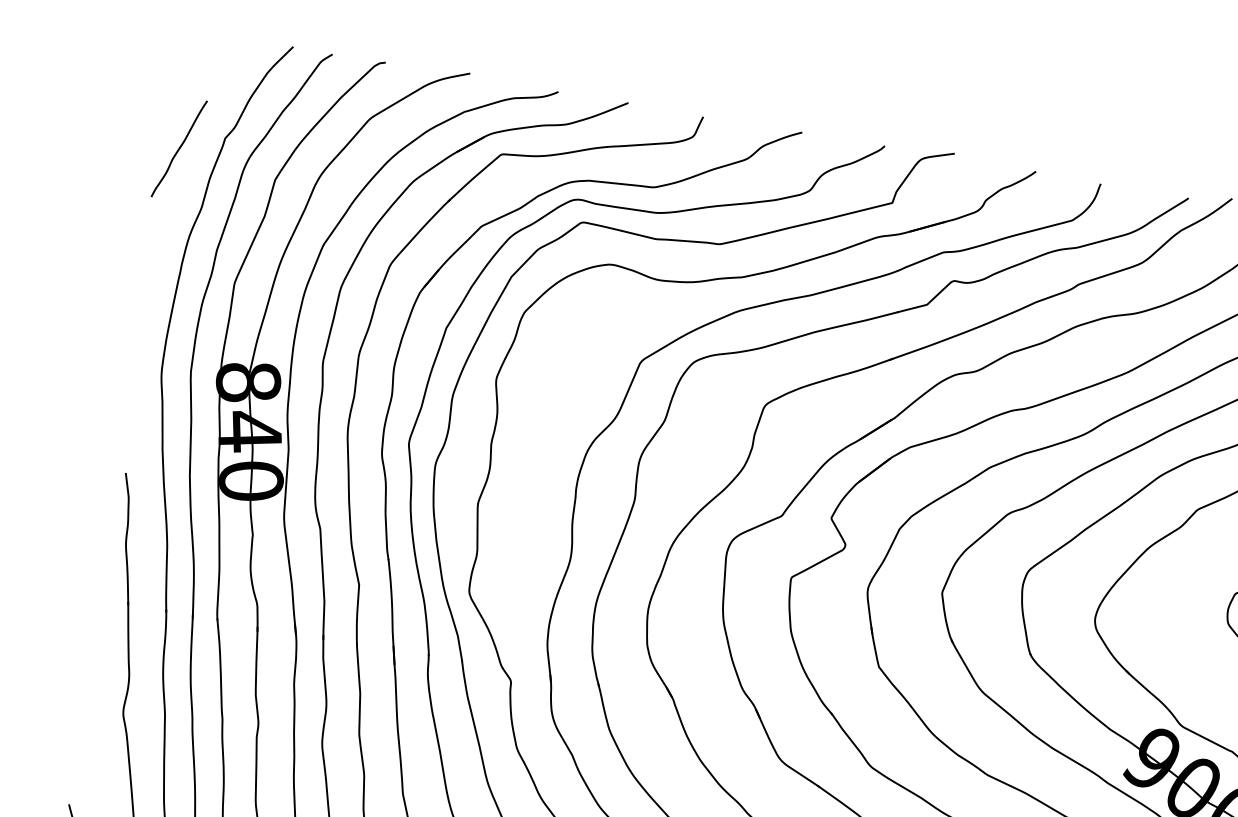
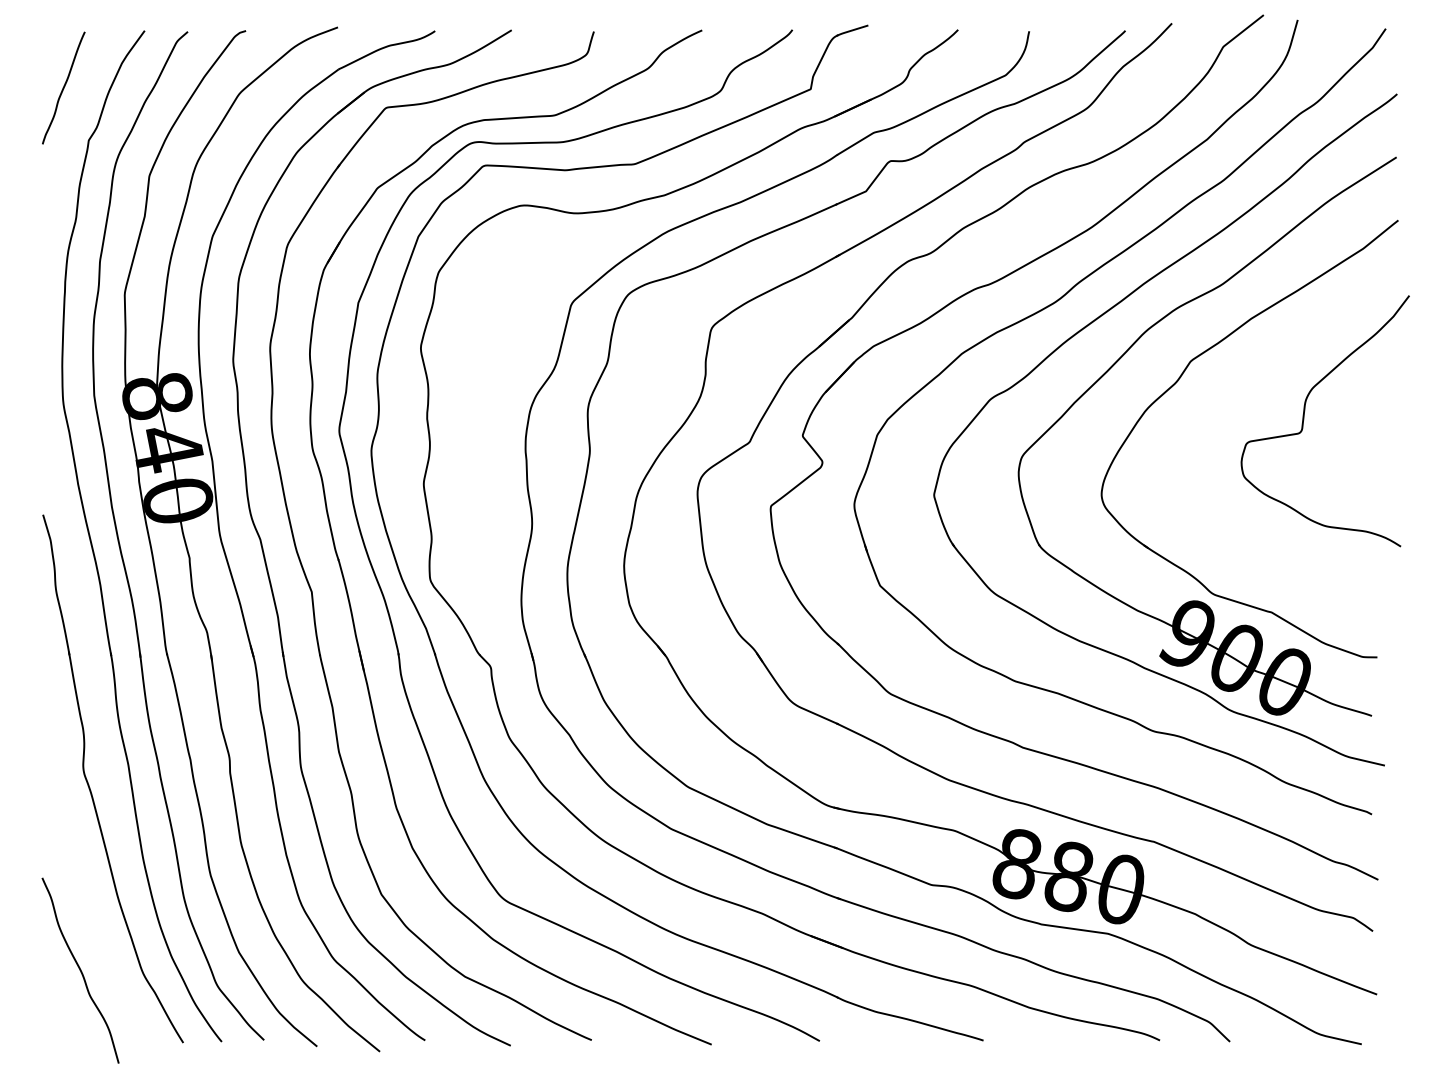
curve: (179, 148) -> (63, 87), moved

